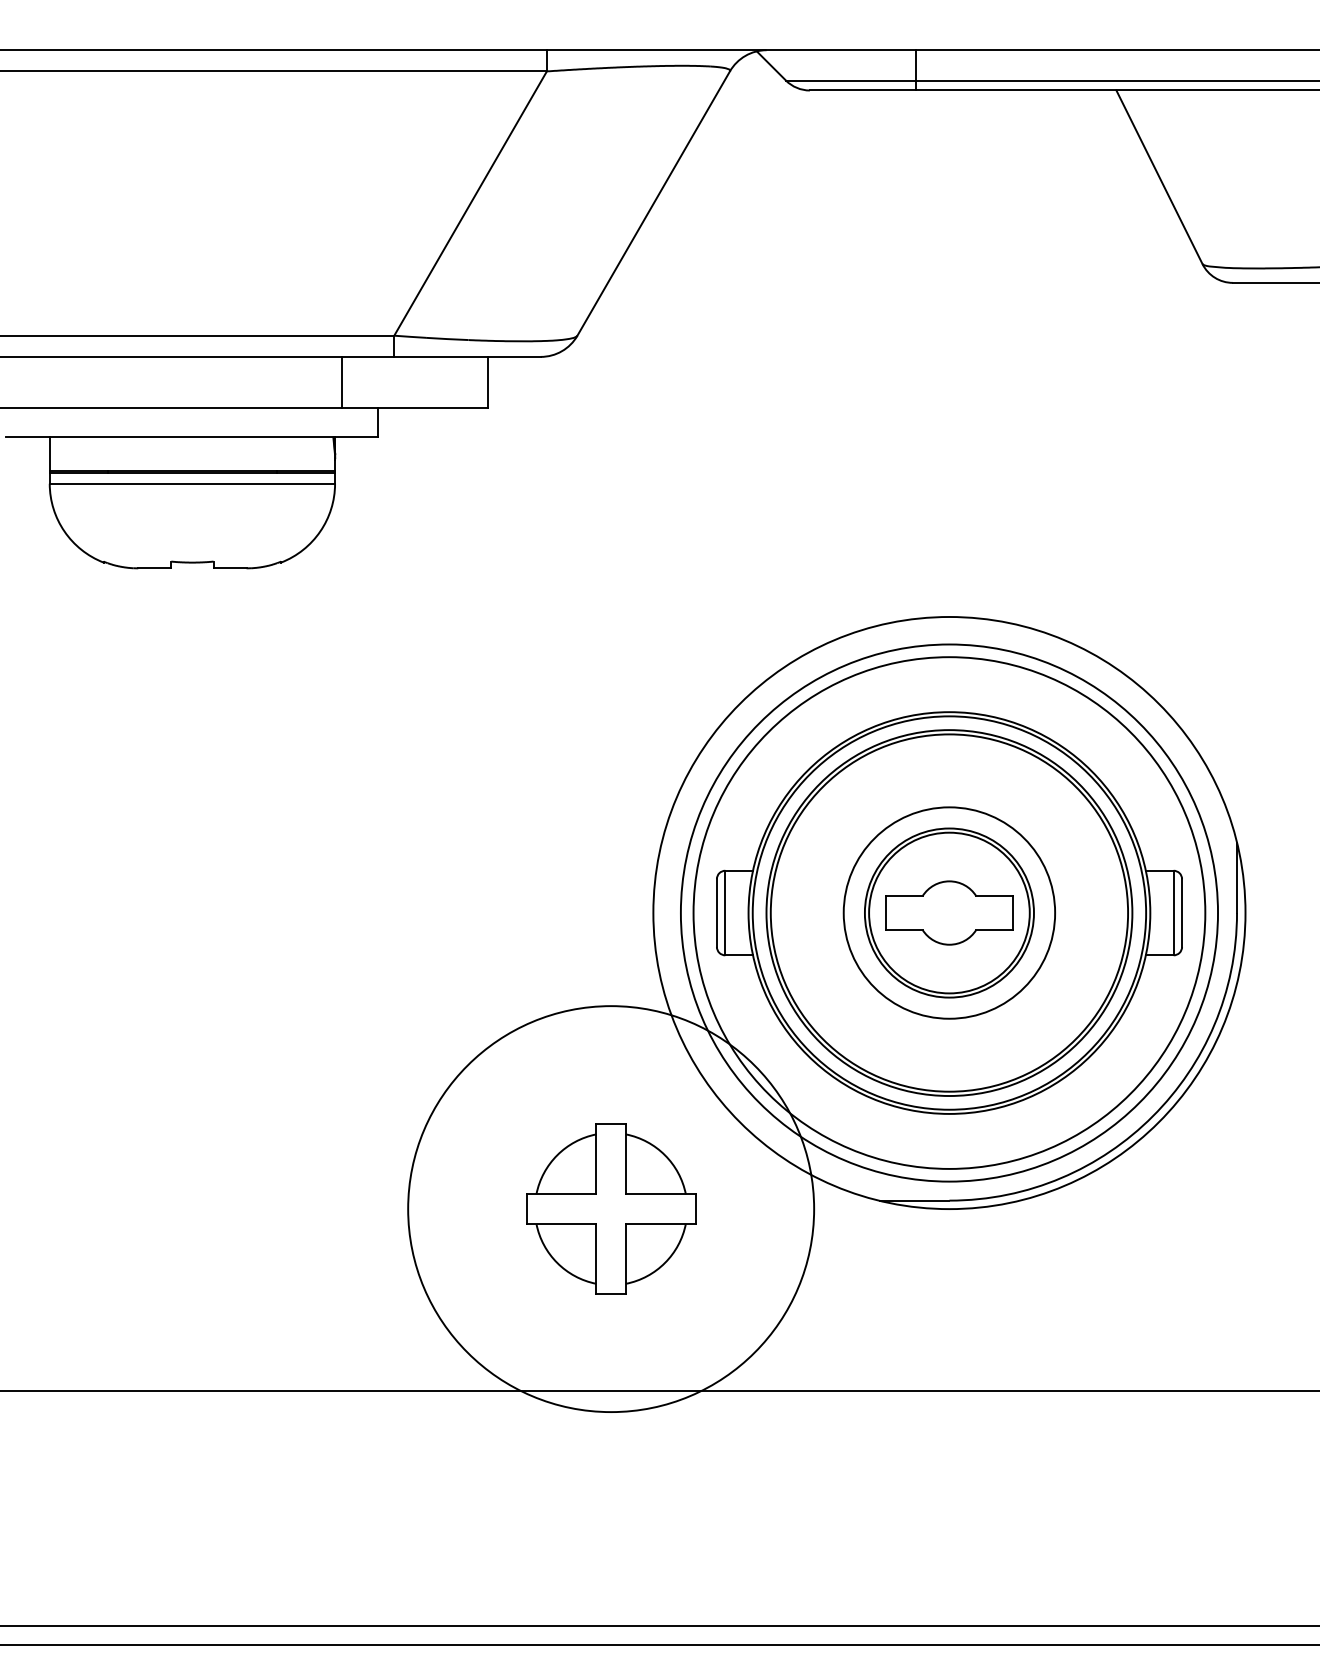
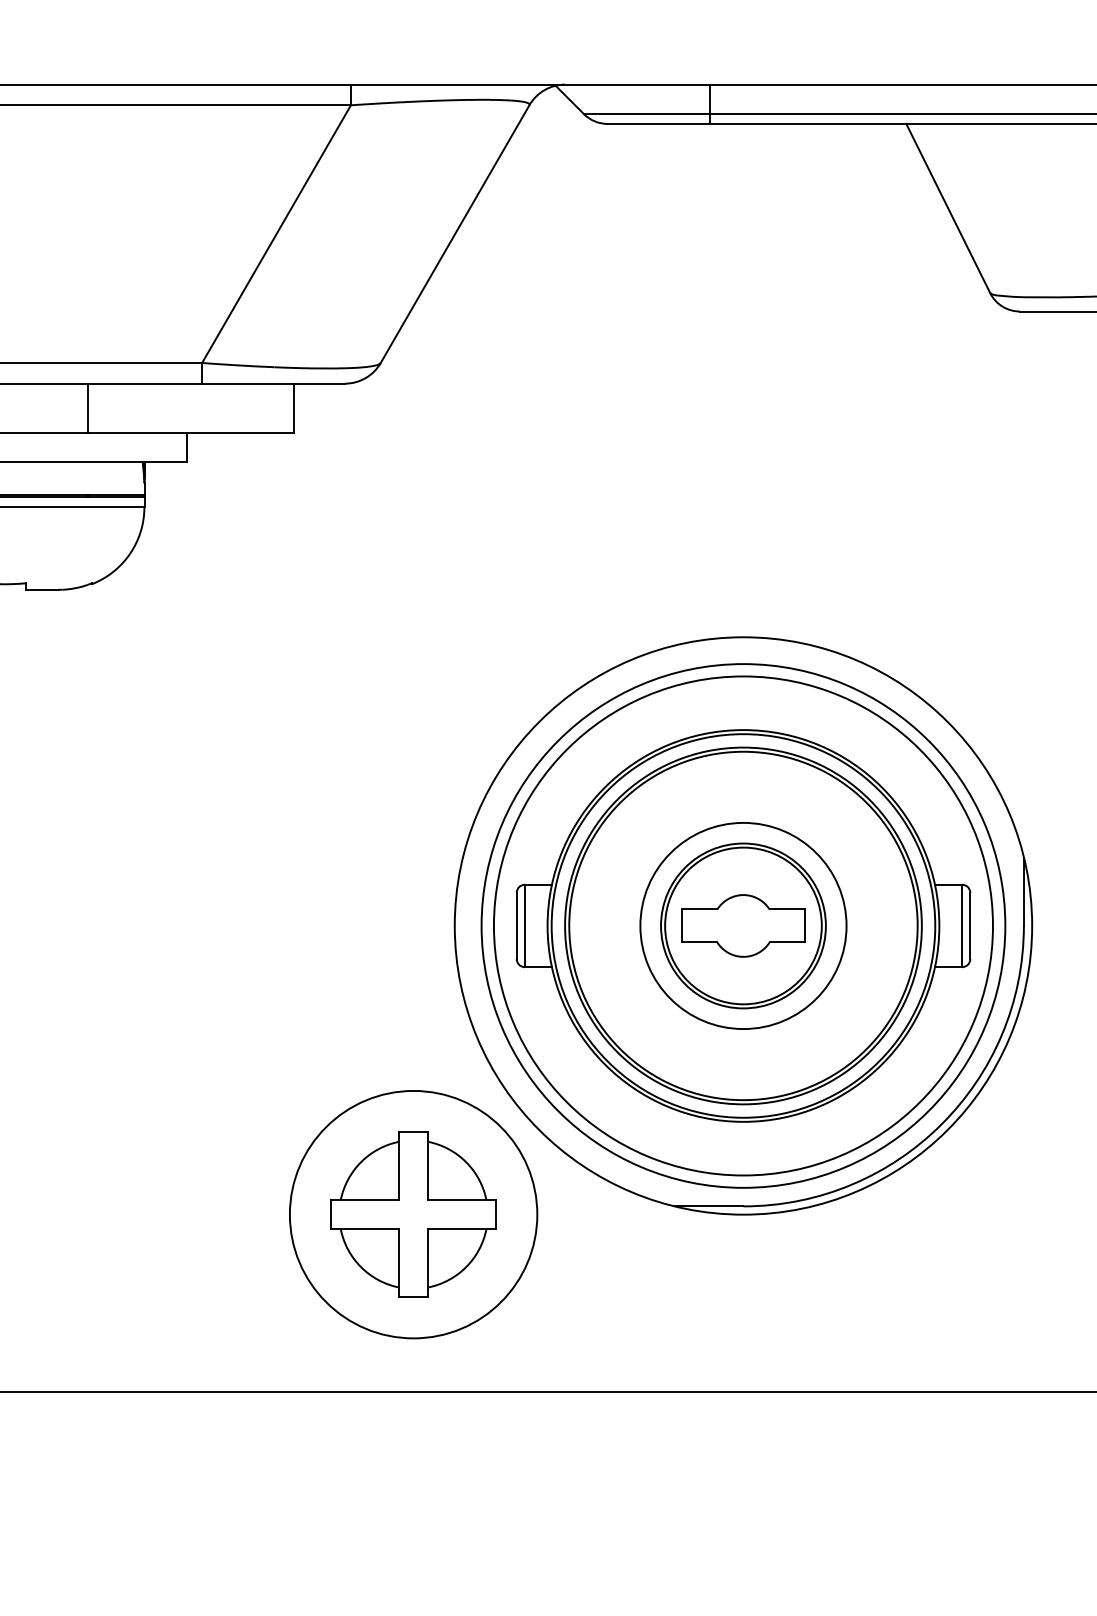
line: (341, 381) -> (87, 407), moved
circle: (611, 1208) -> (413, 1214), size x0.62

